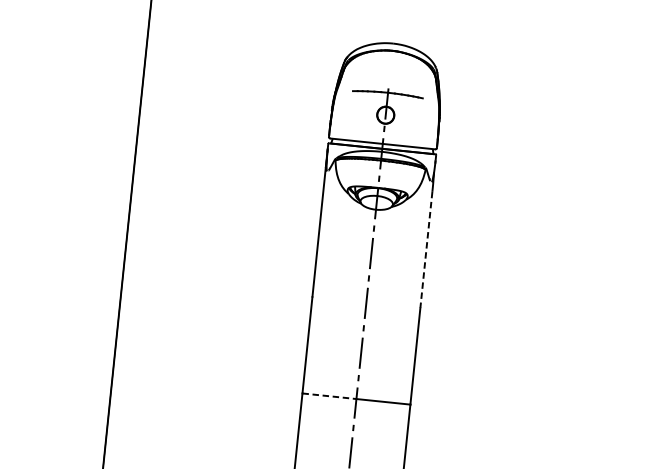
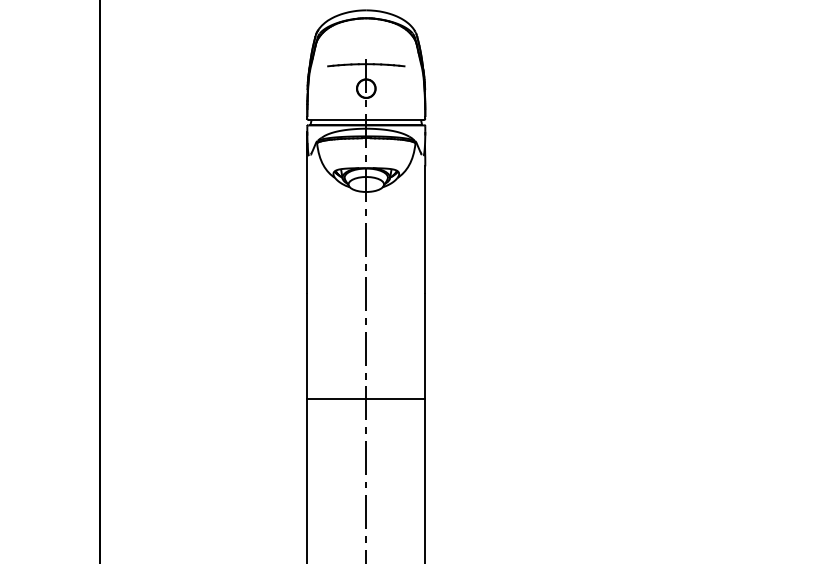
line: (426, 250) -> (425, 230), dashed -> solid
line: (330, 395) -> (337, 398), dashed -> solid

